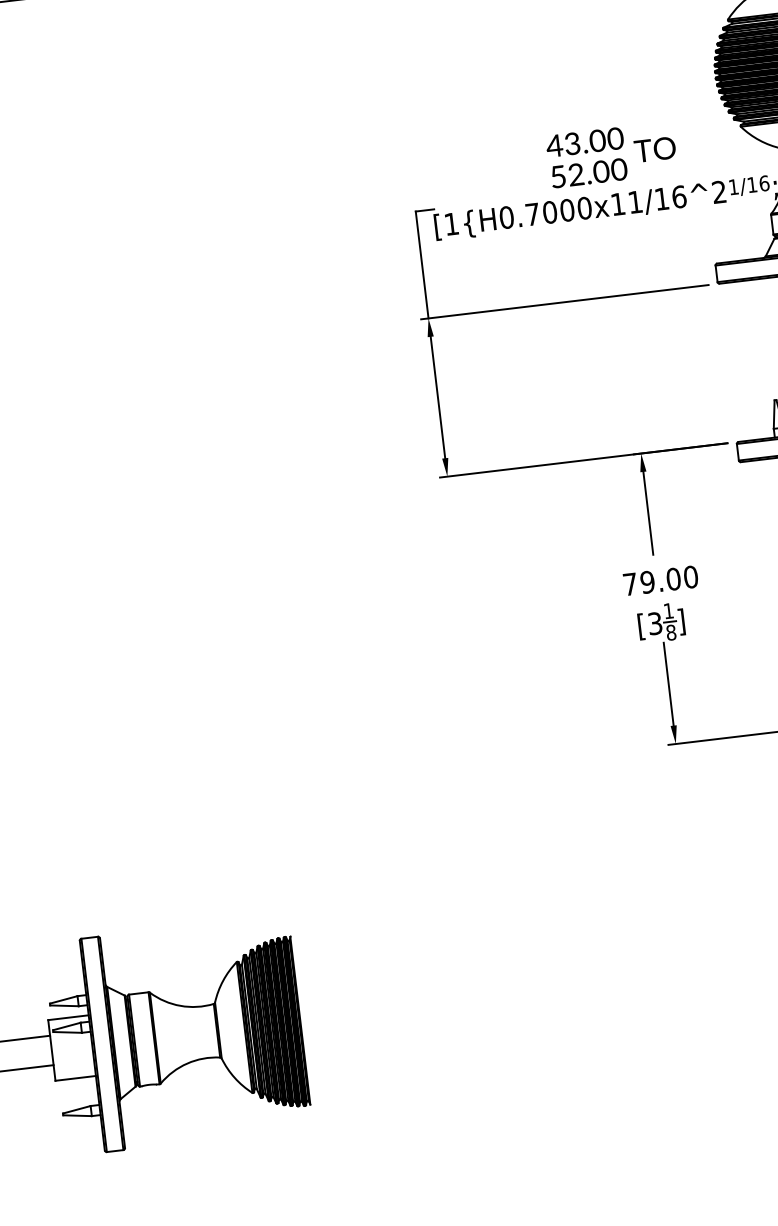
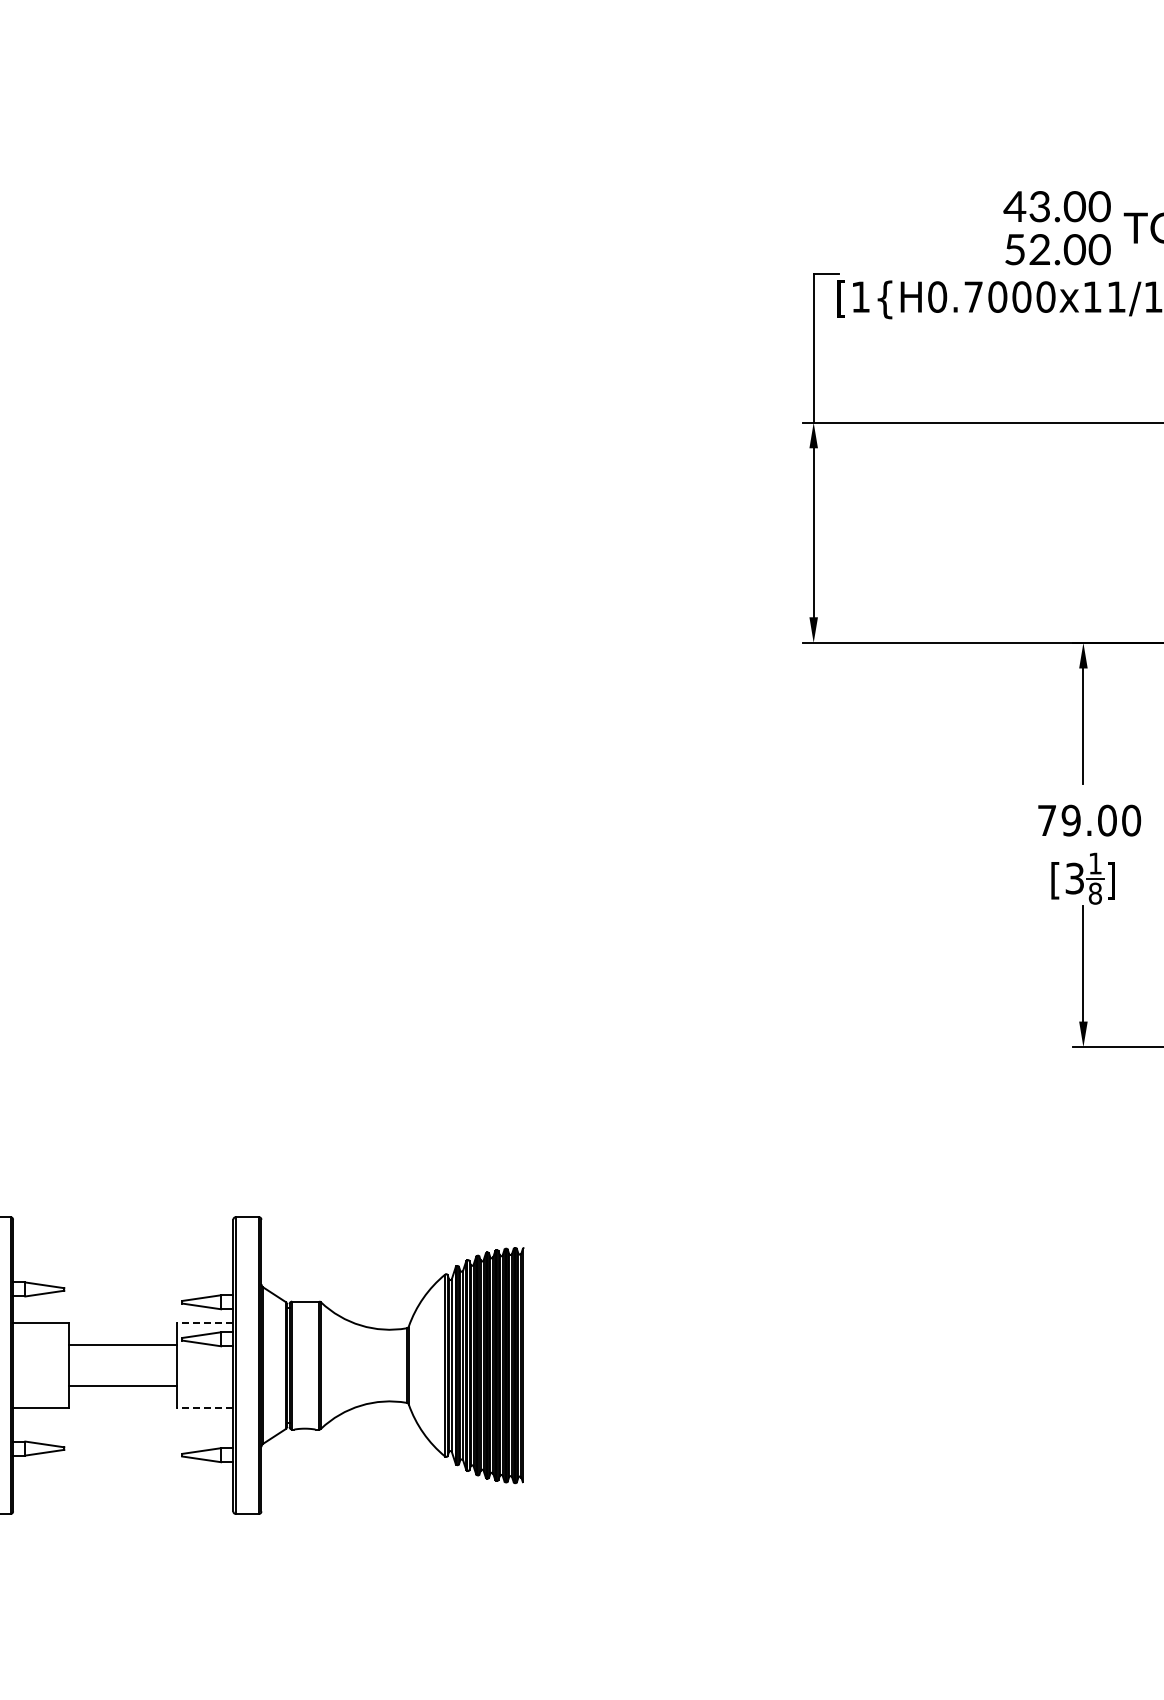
line: (68, 1017) -> (204, 1323), solid -> dashed
line: (75, 1078) -> (204, 1407), solid -> dashed

